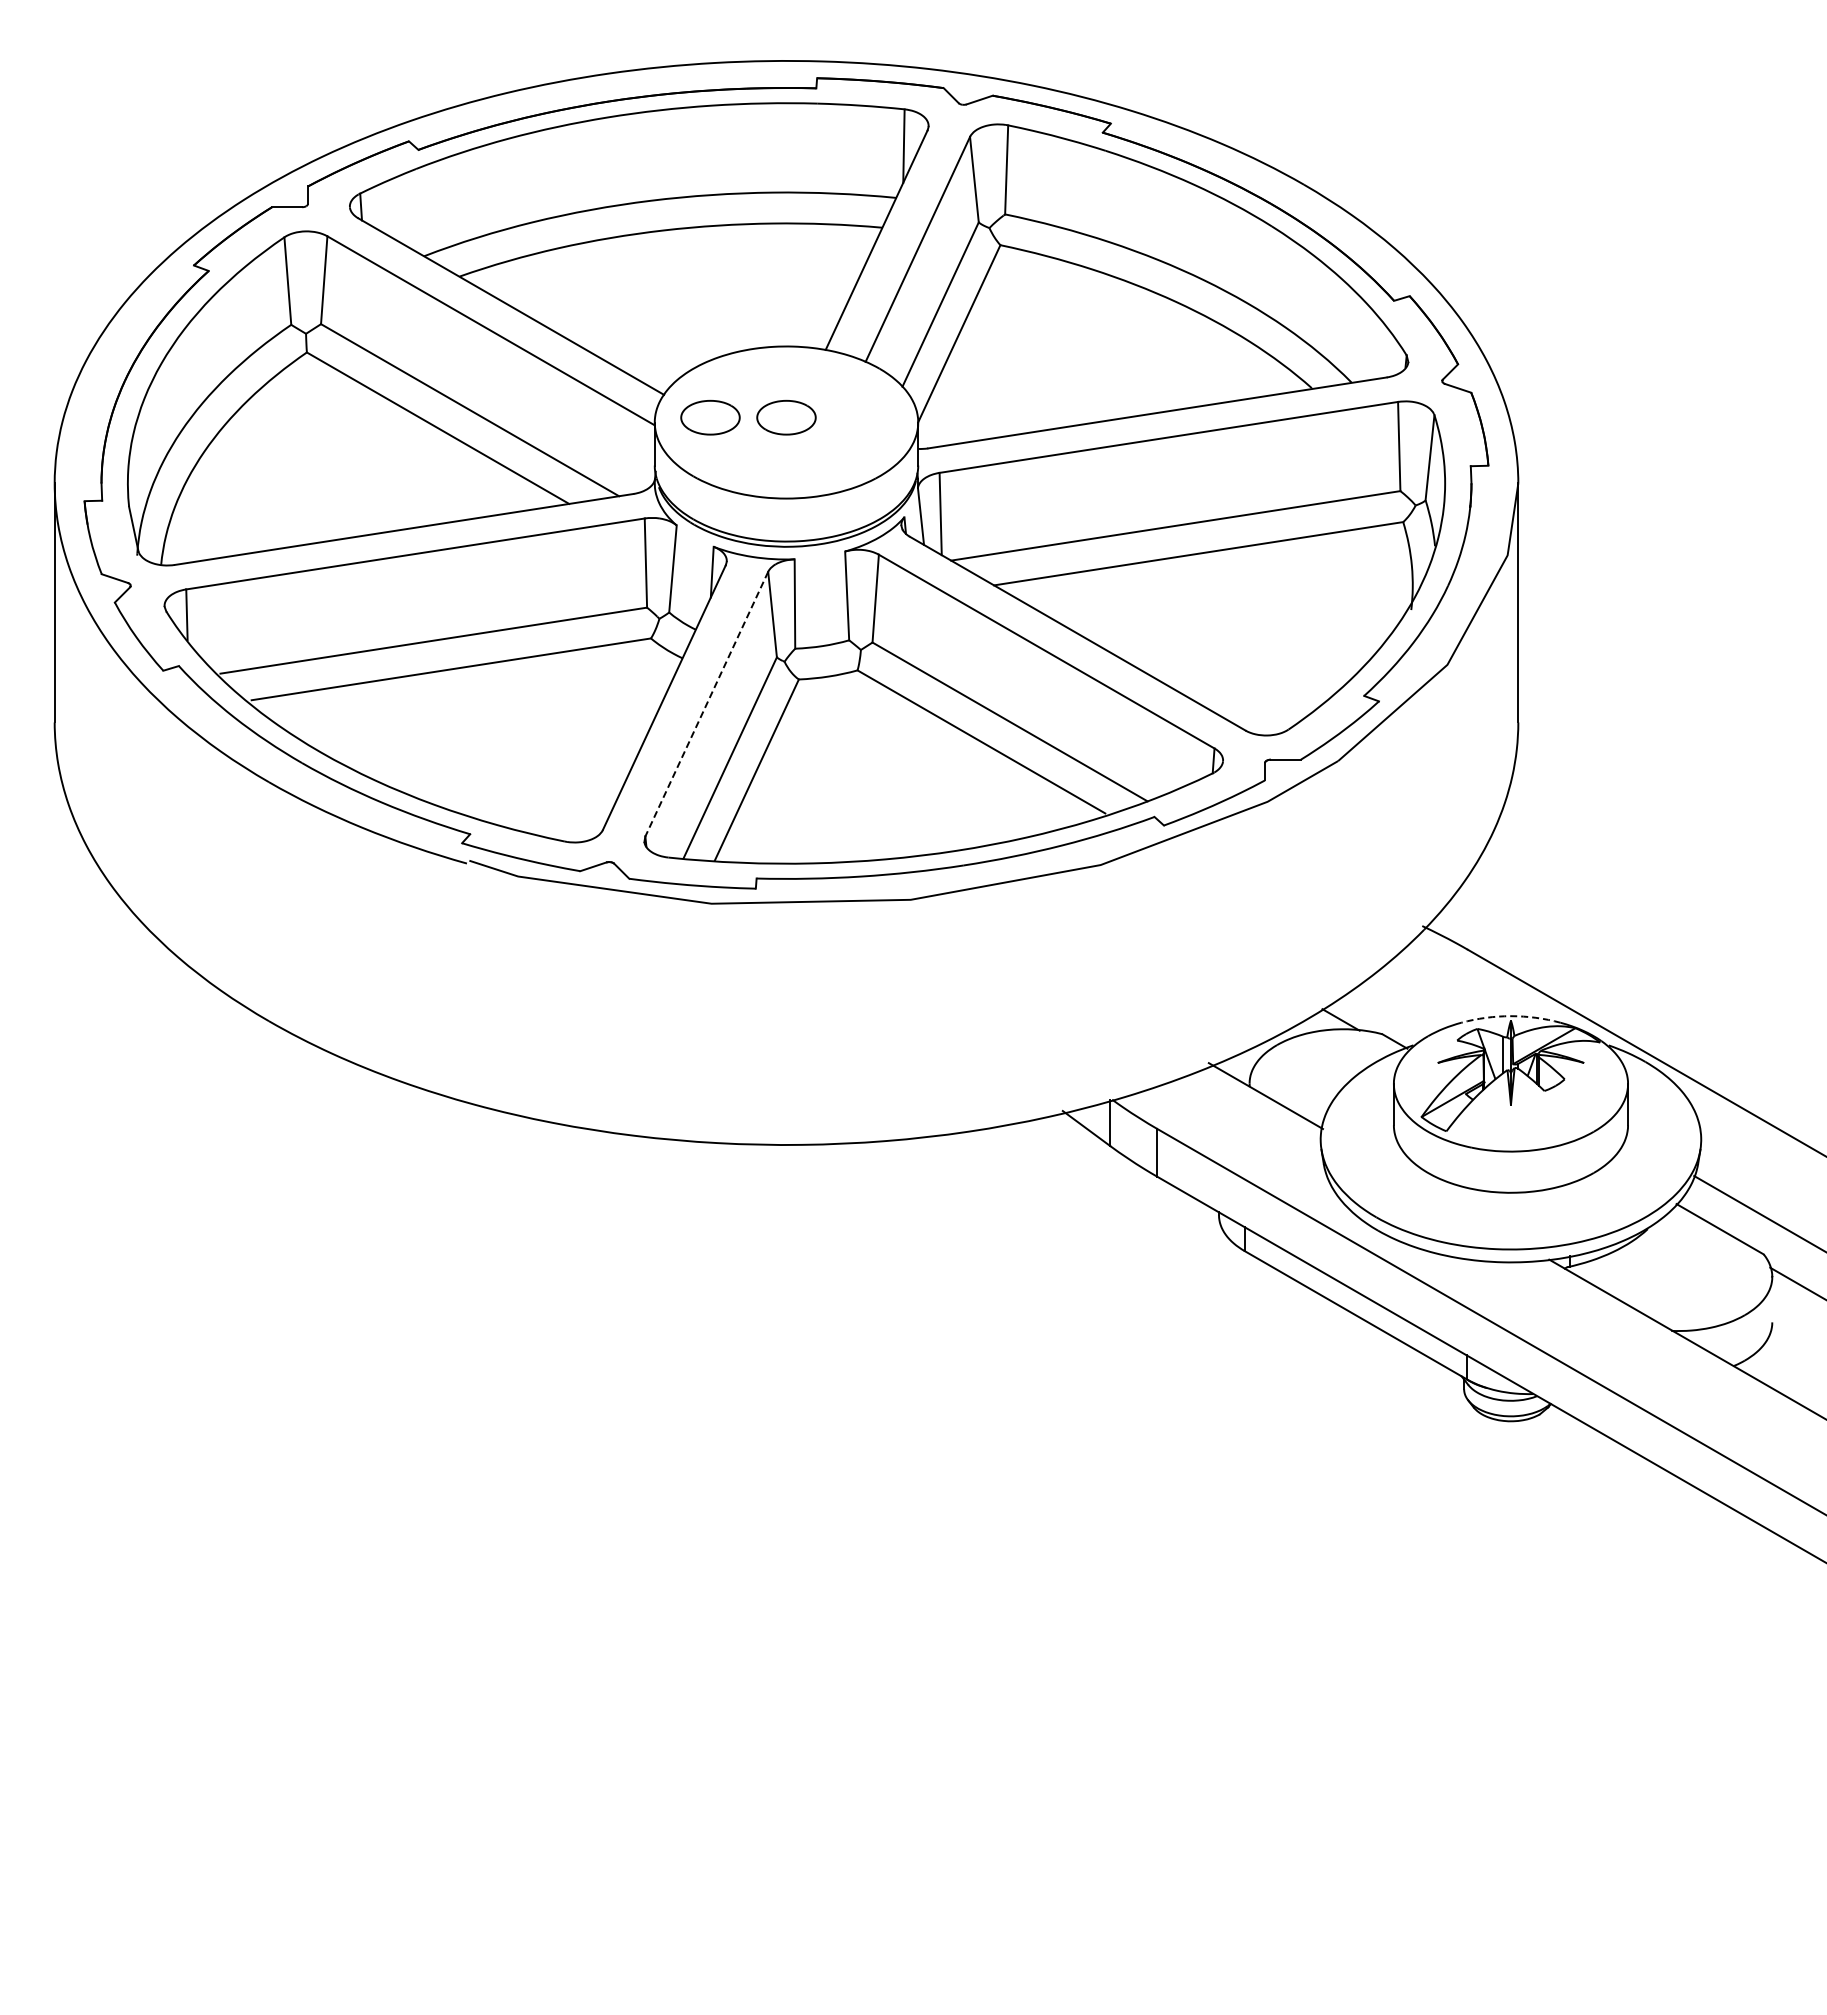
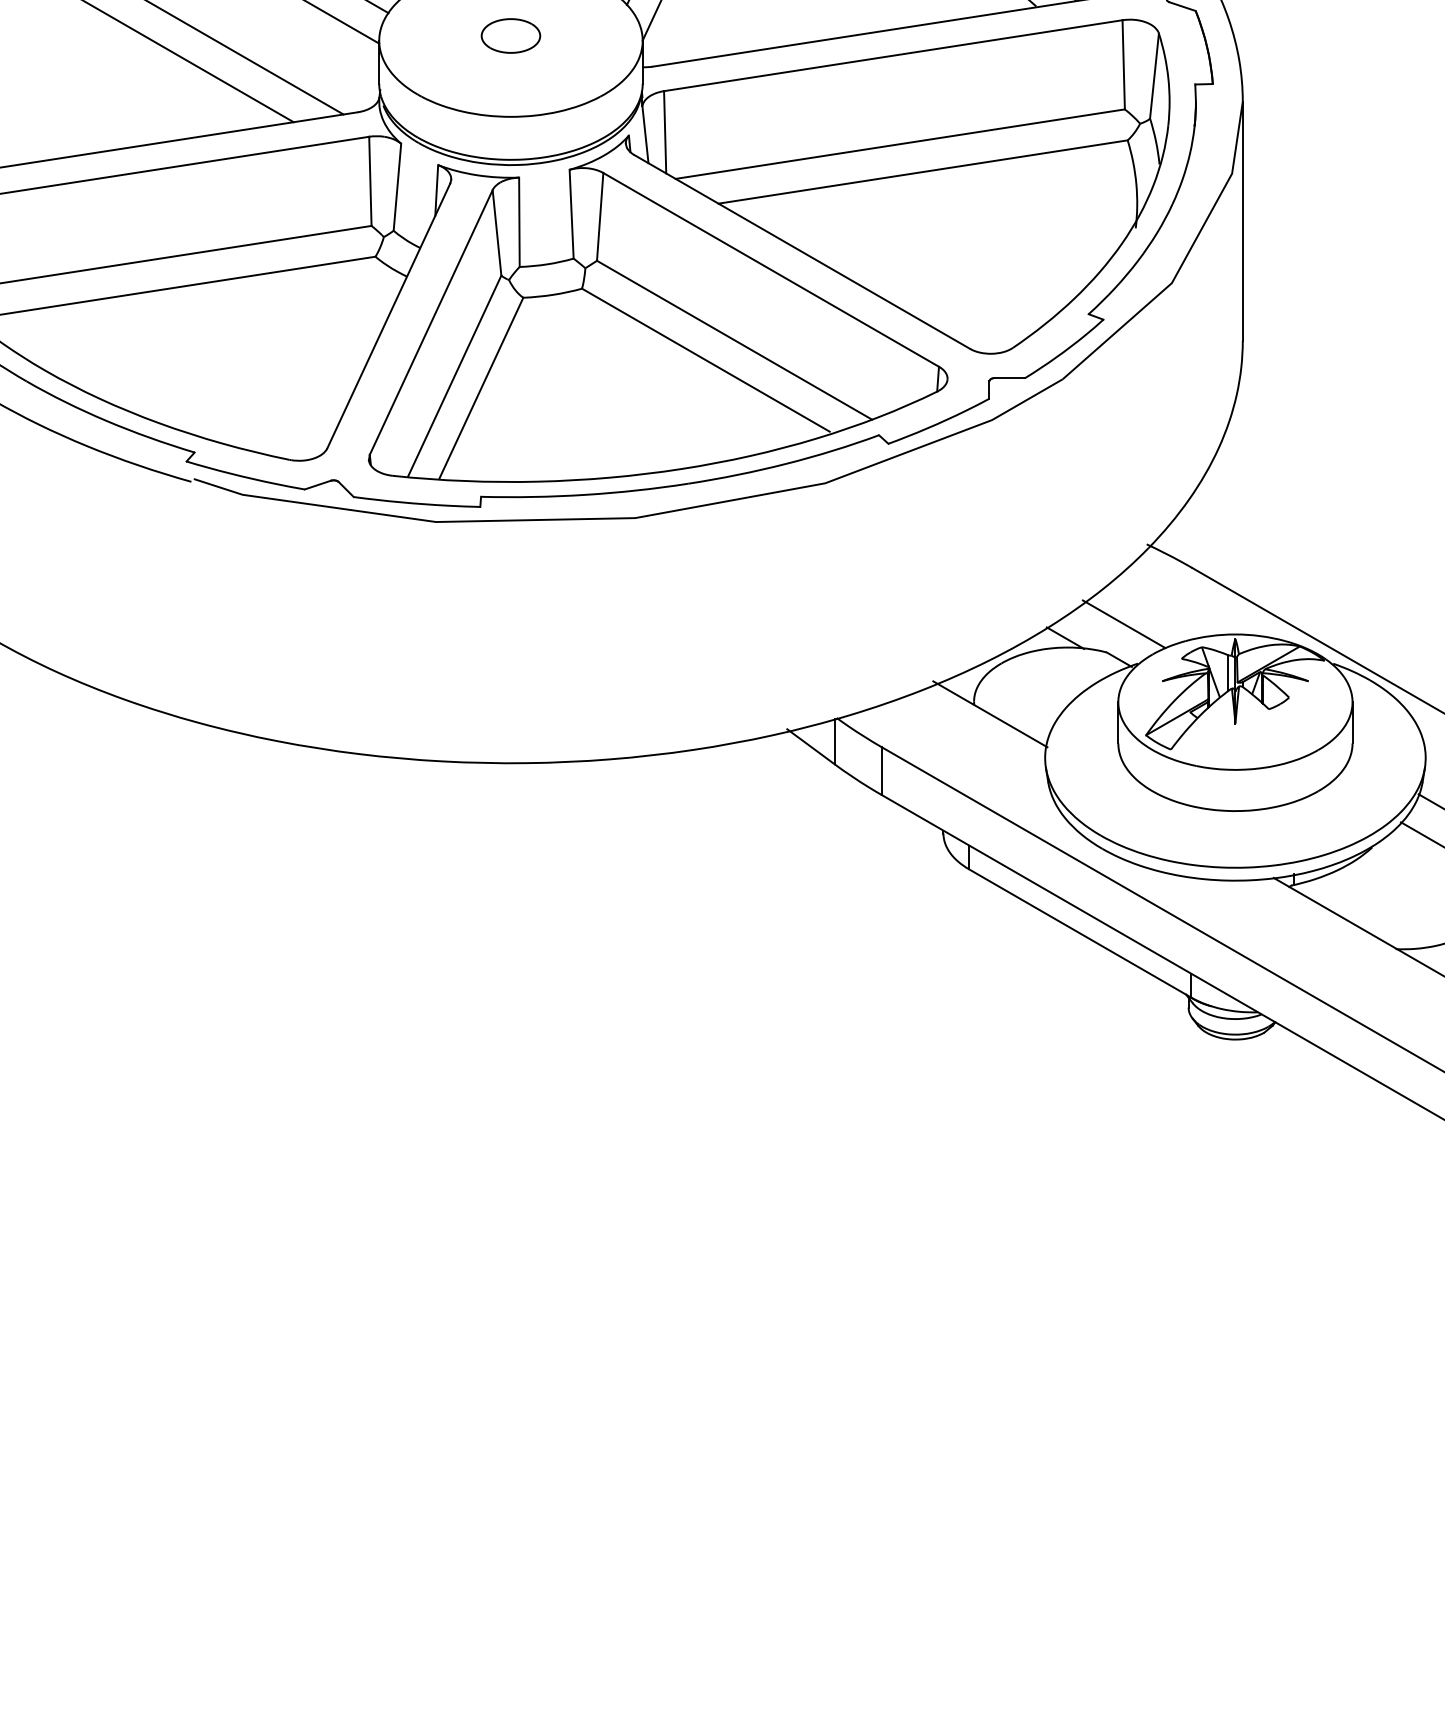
part: (710, 417) -> (434, 35), removed
line: (706, 704) -> (430, 322), dashed -> solid
line: (1399, 1005) -> (1123, 623), added
arc: (1510, 1016) -> (1234, 634), dashed -> solid

